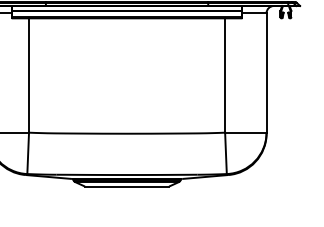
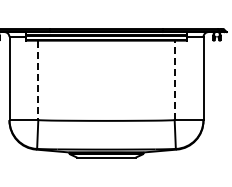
line: (29, 75) -> (38, 80), solid -> dashed
line: (224, 75) -> (174, 80), solid -> dashed

